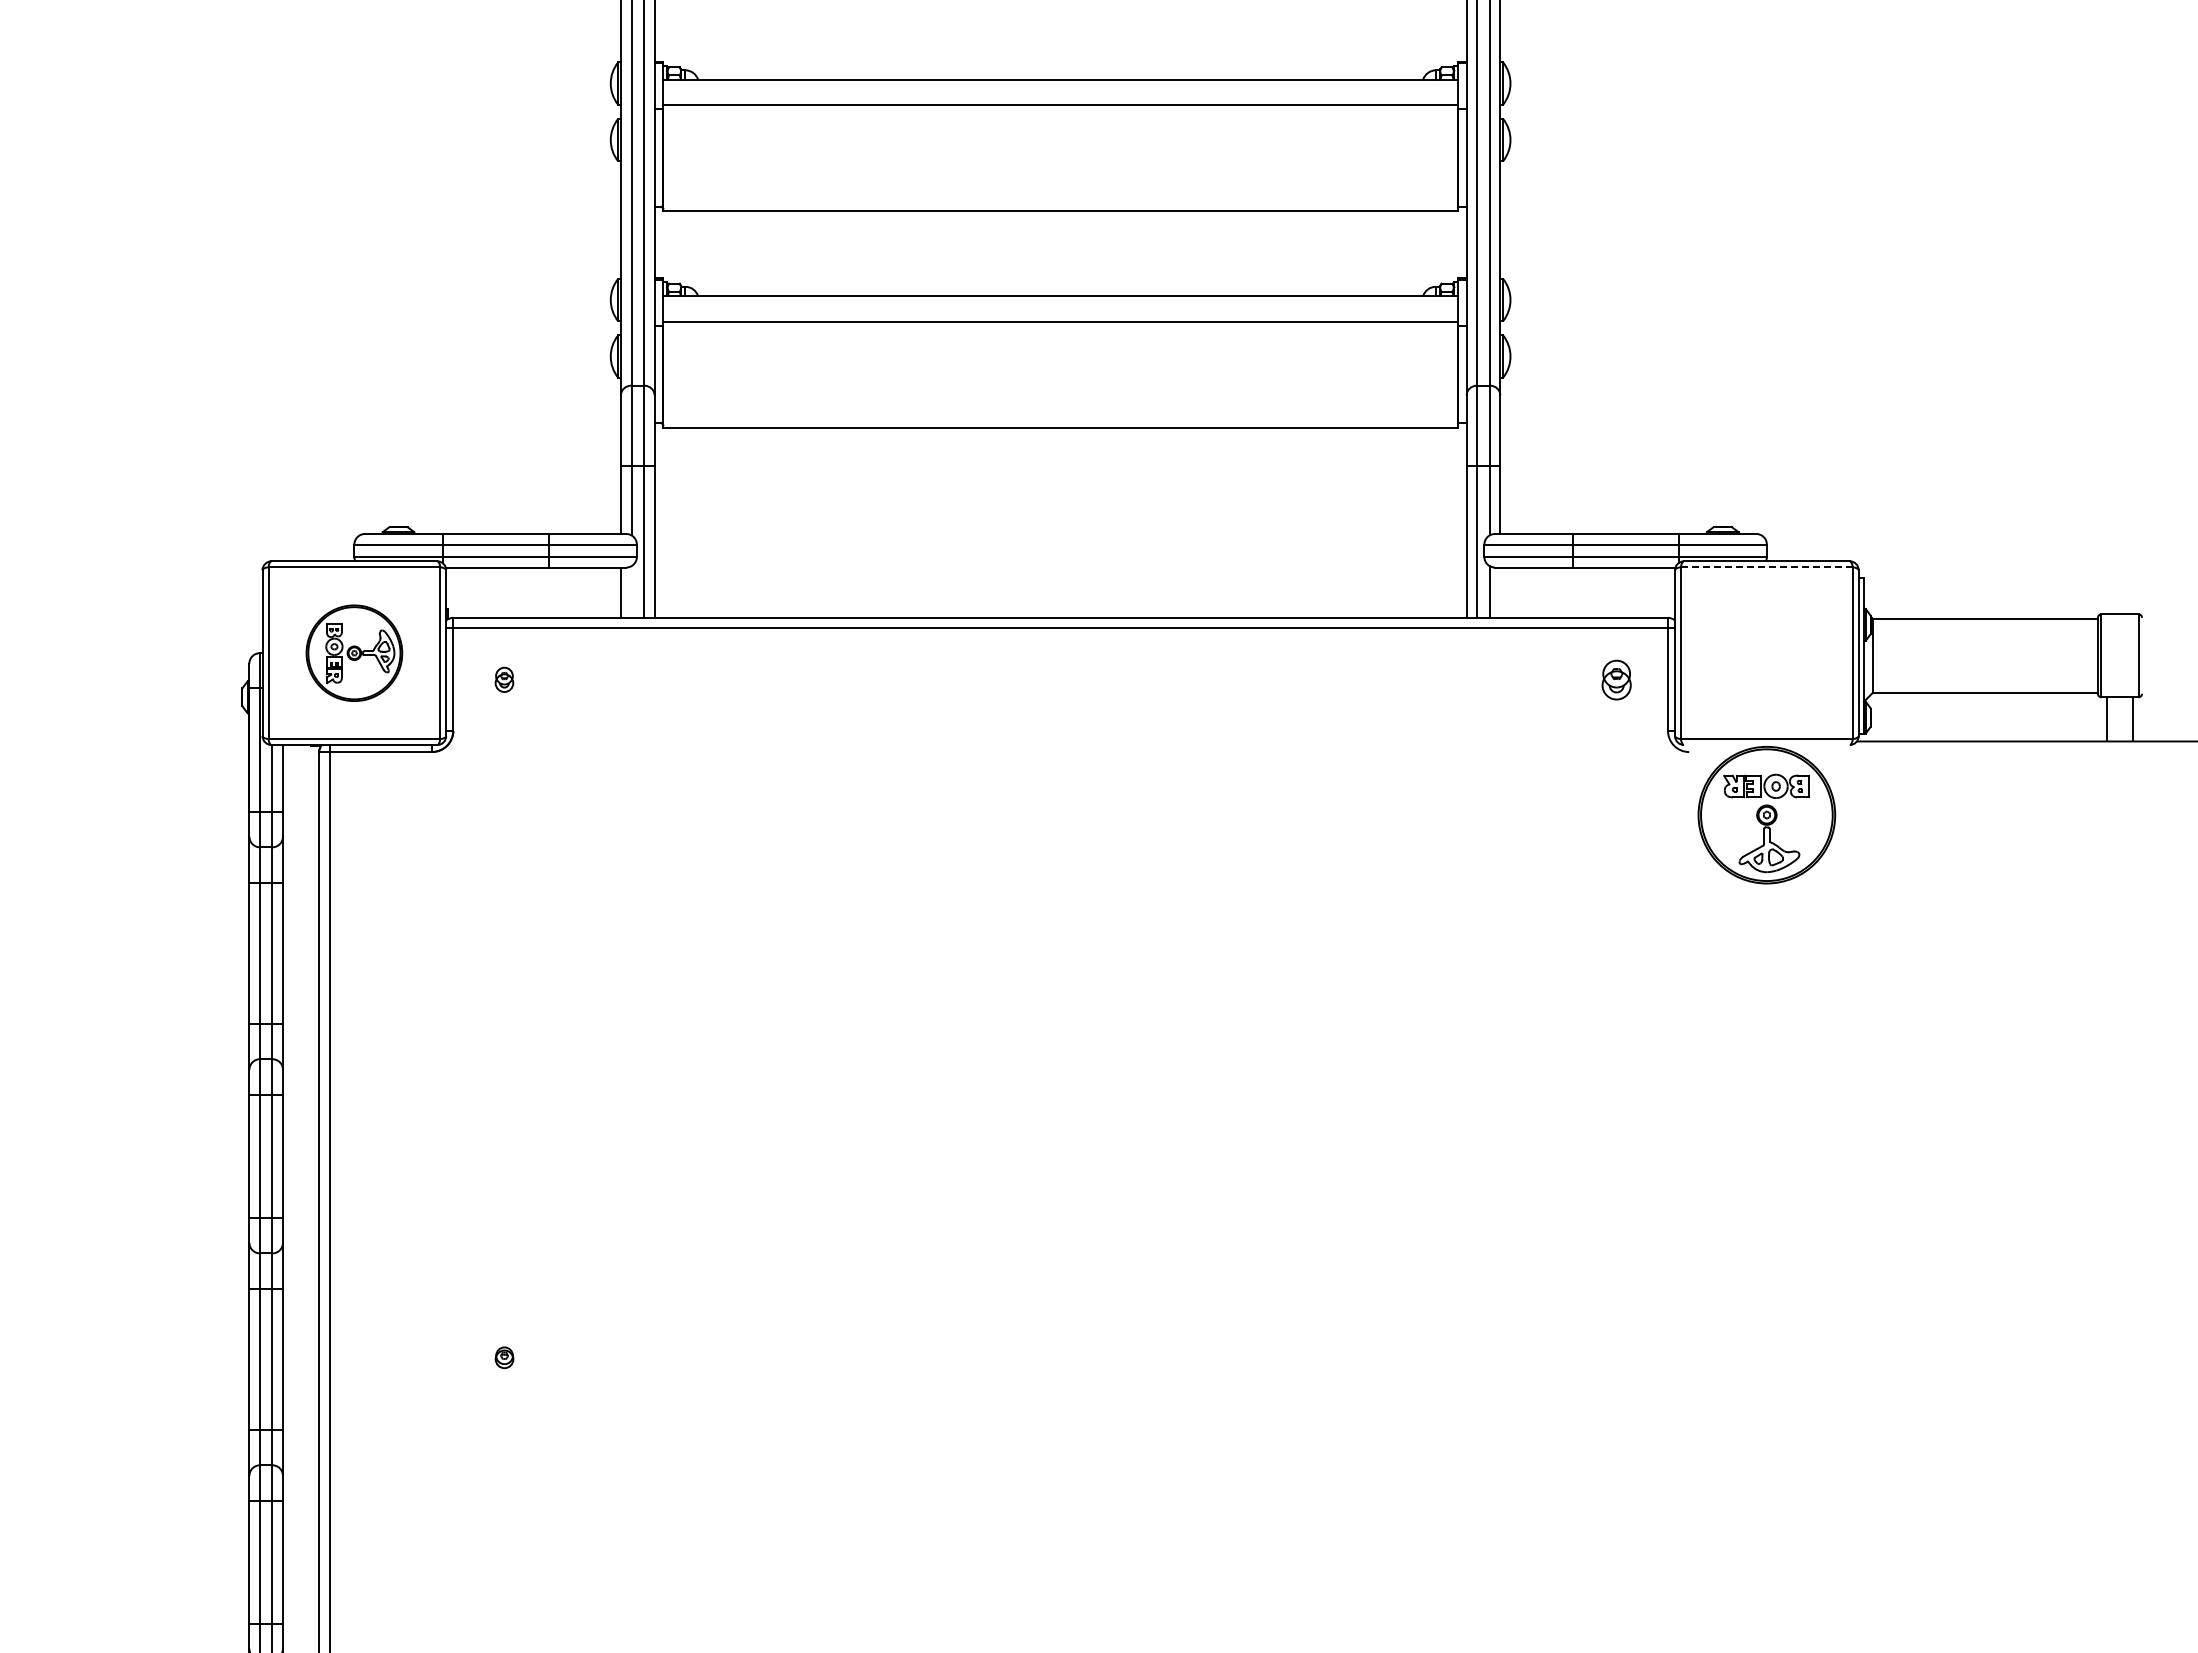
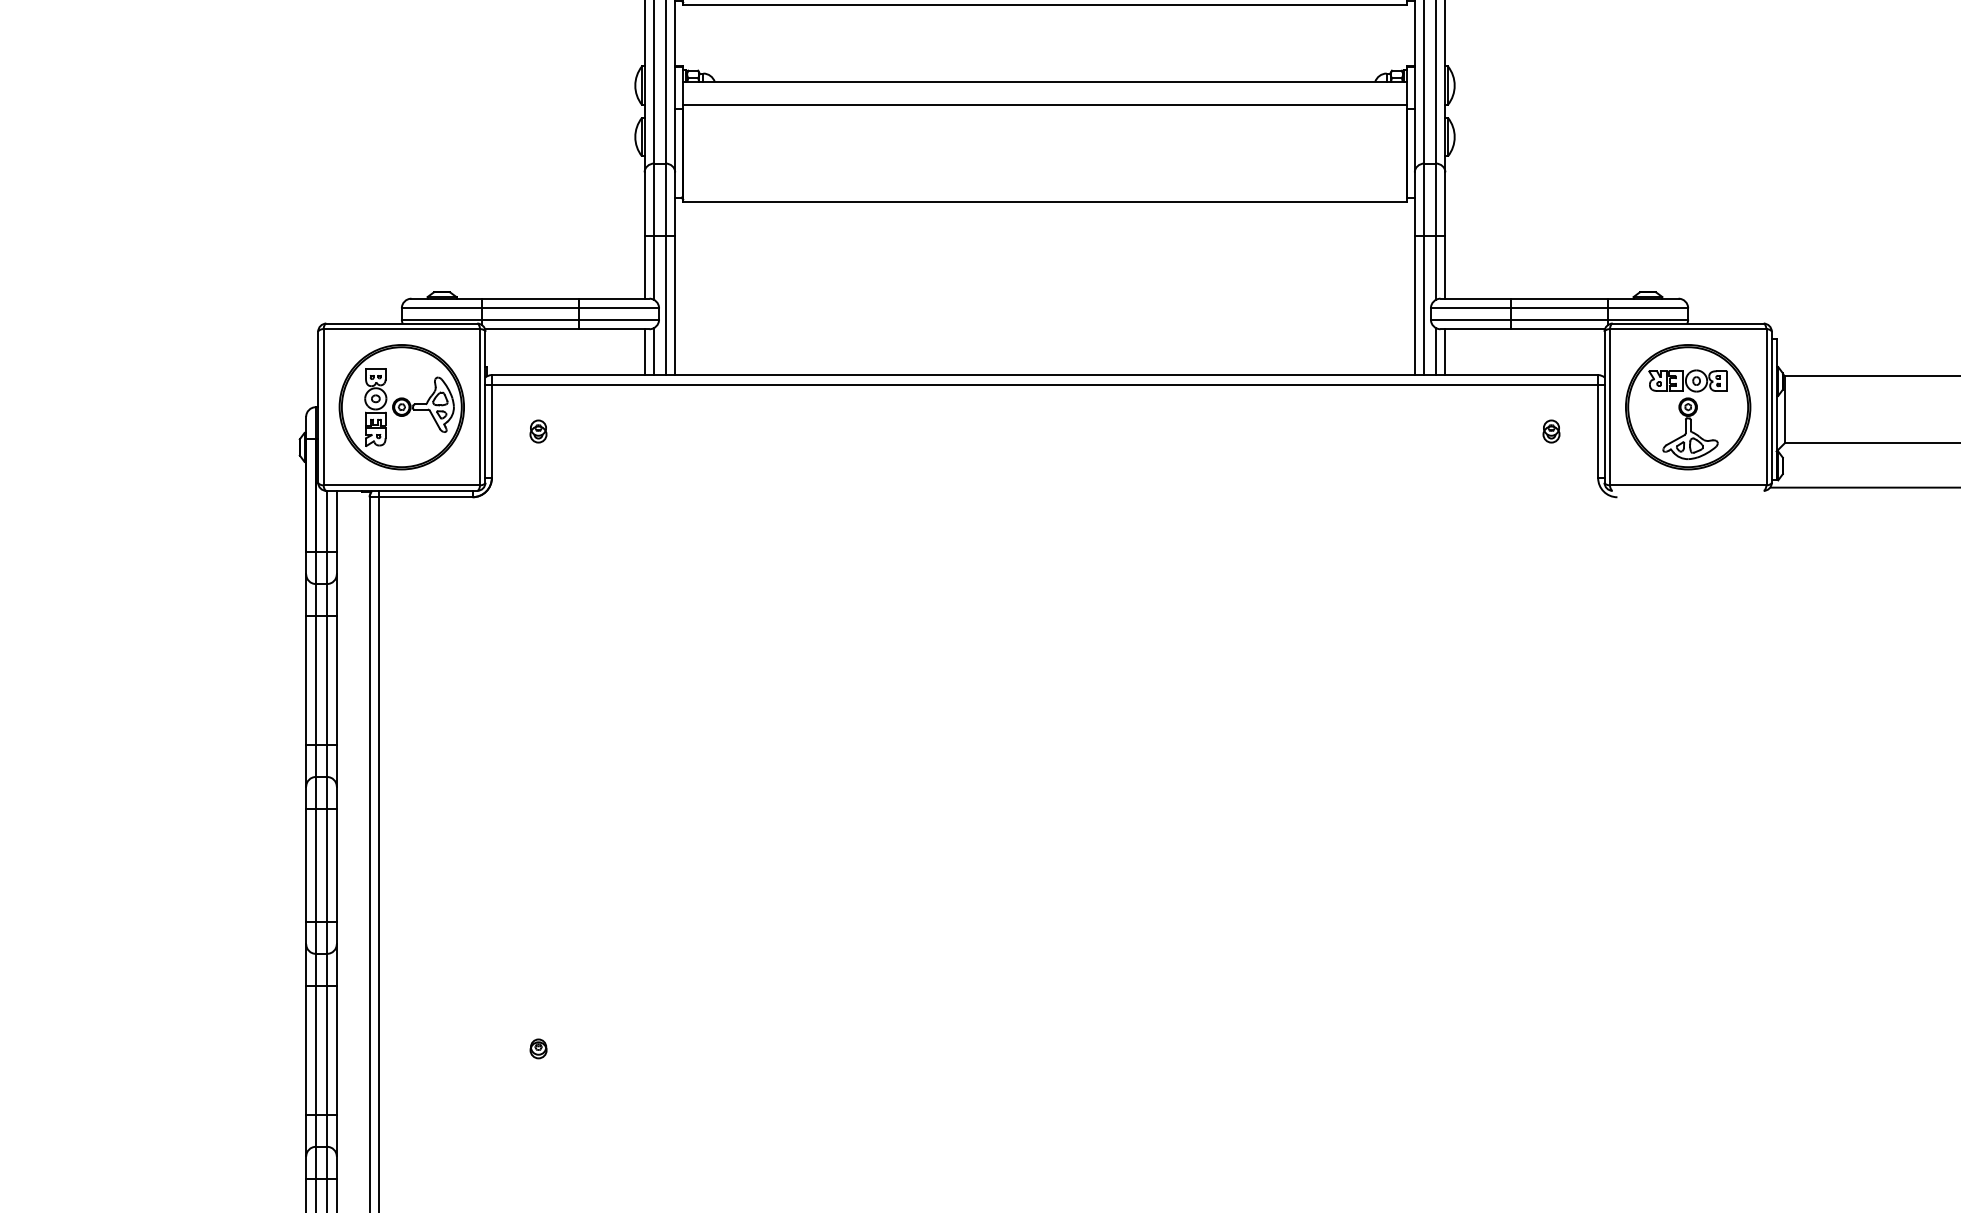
line: (1766, 567) -> (1687, 329), dashed -> solid
line: (631, 591) -> (654, 351), added
line: (1500, 592) -> (1445, 351), added
part: (354, 653) -> (401, 407), size x1.43
part: (1616, 679) -> (1551, 431), size x0.62
part: (1766, 815) -> (1687, 407), moved

